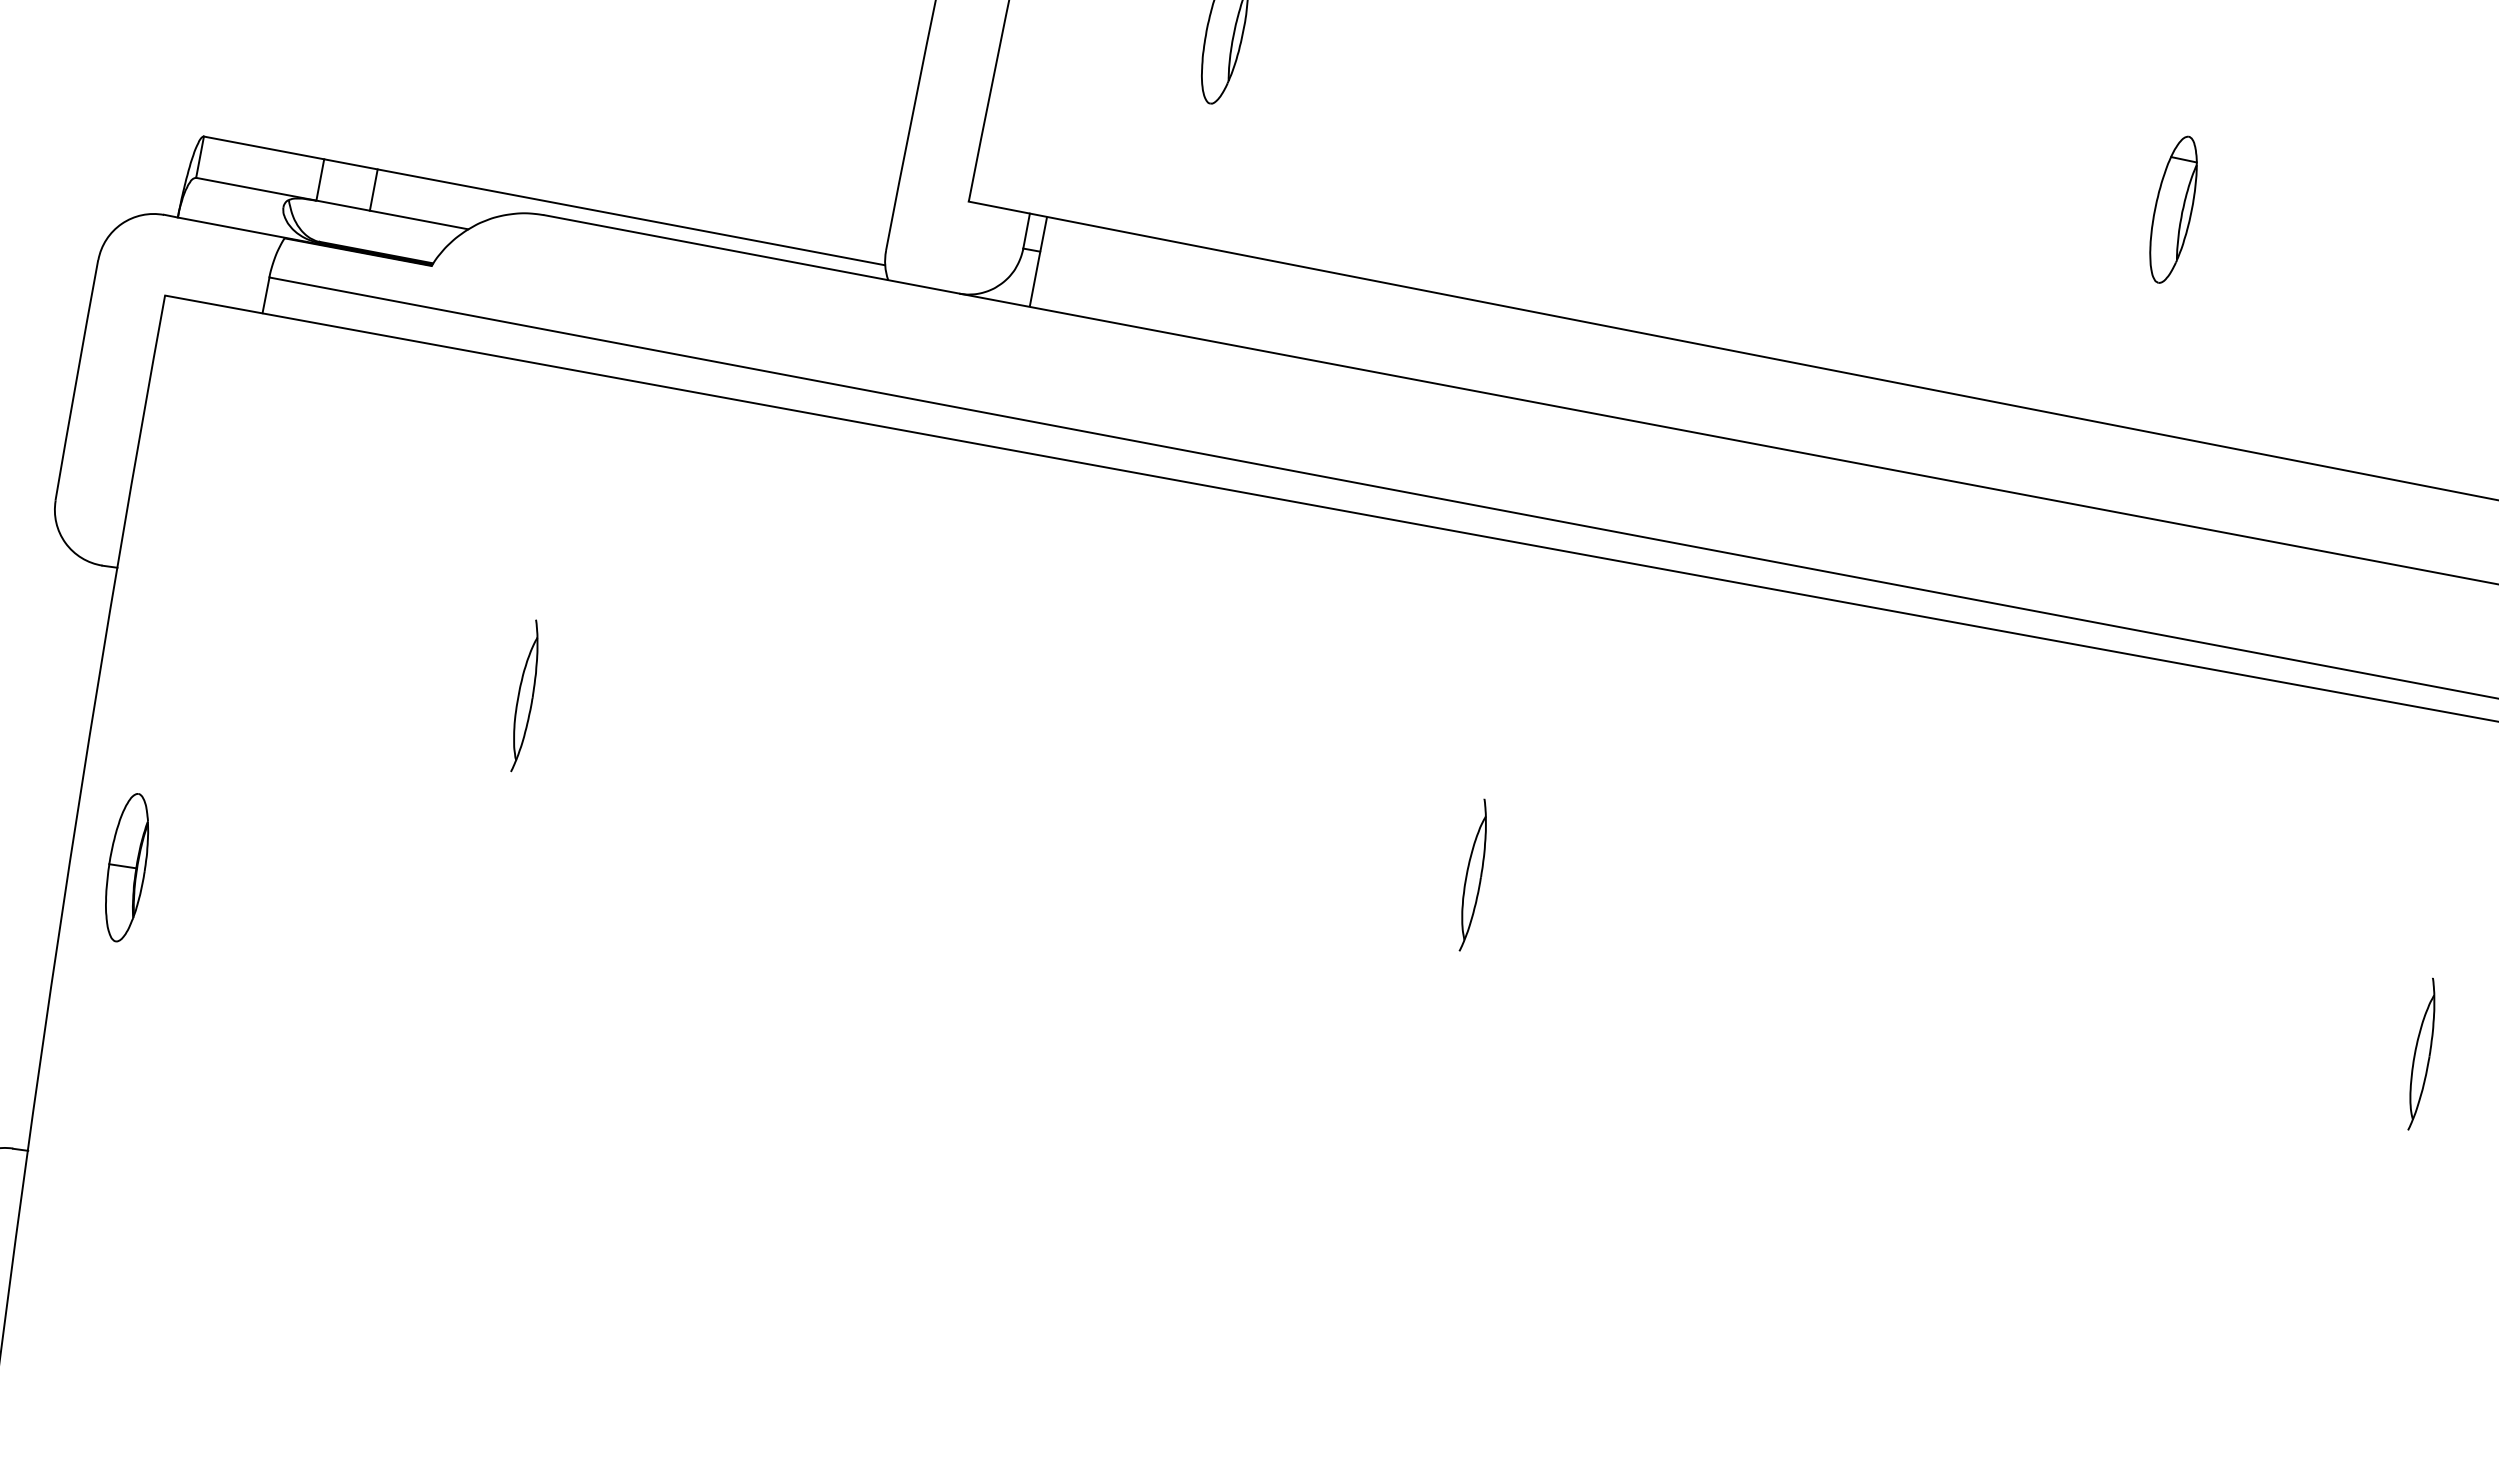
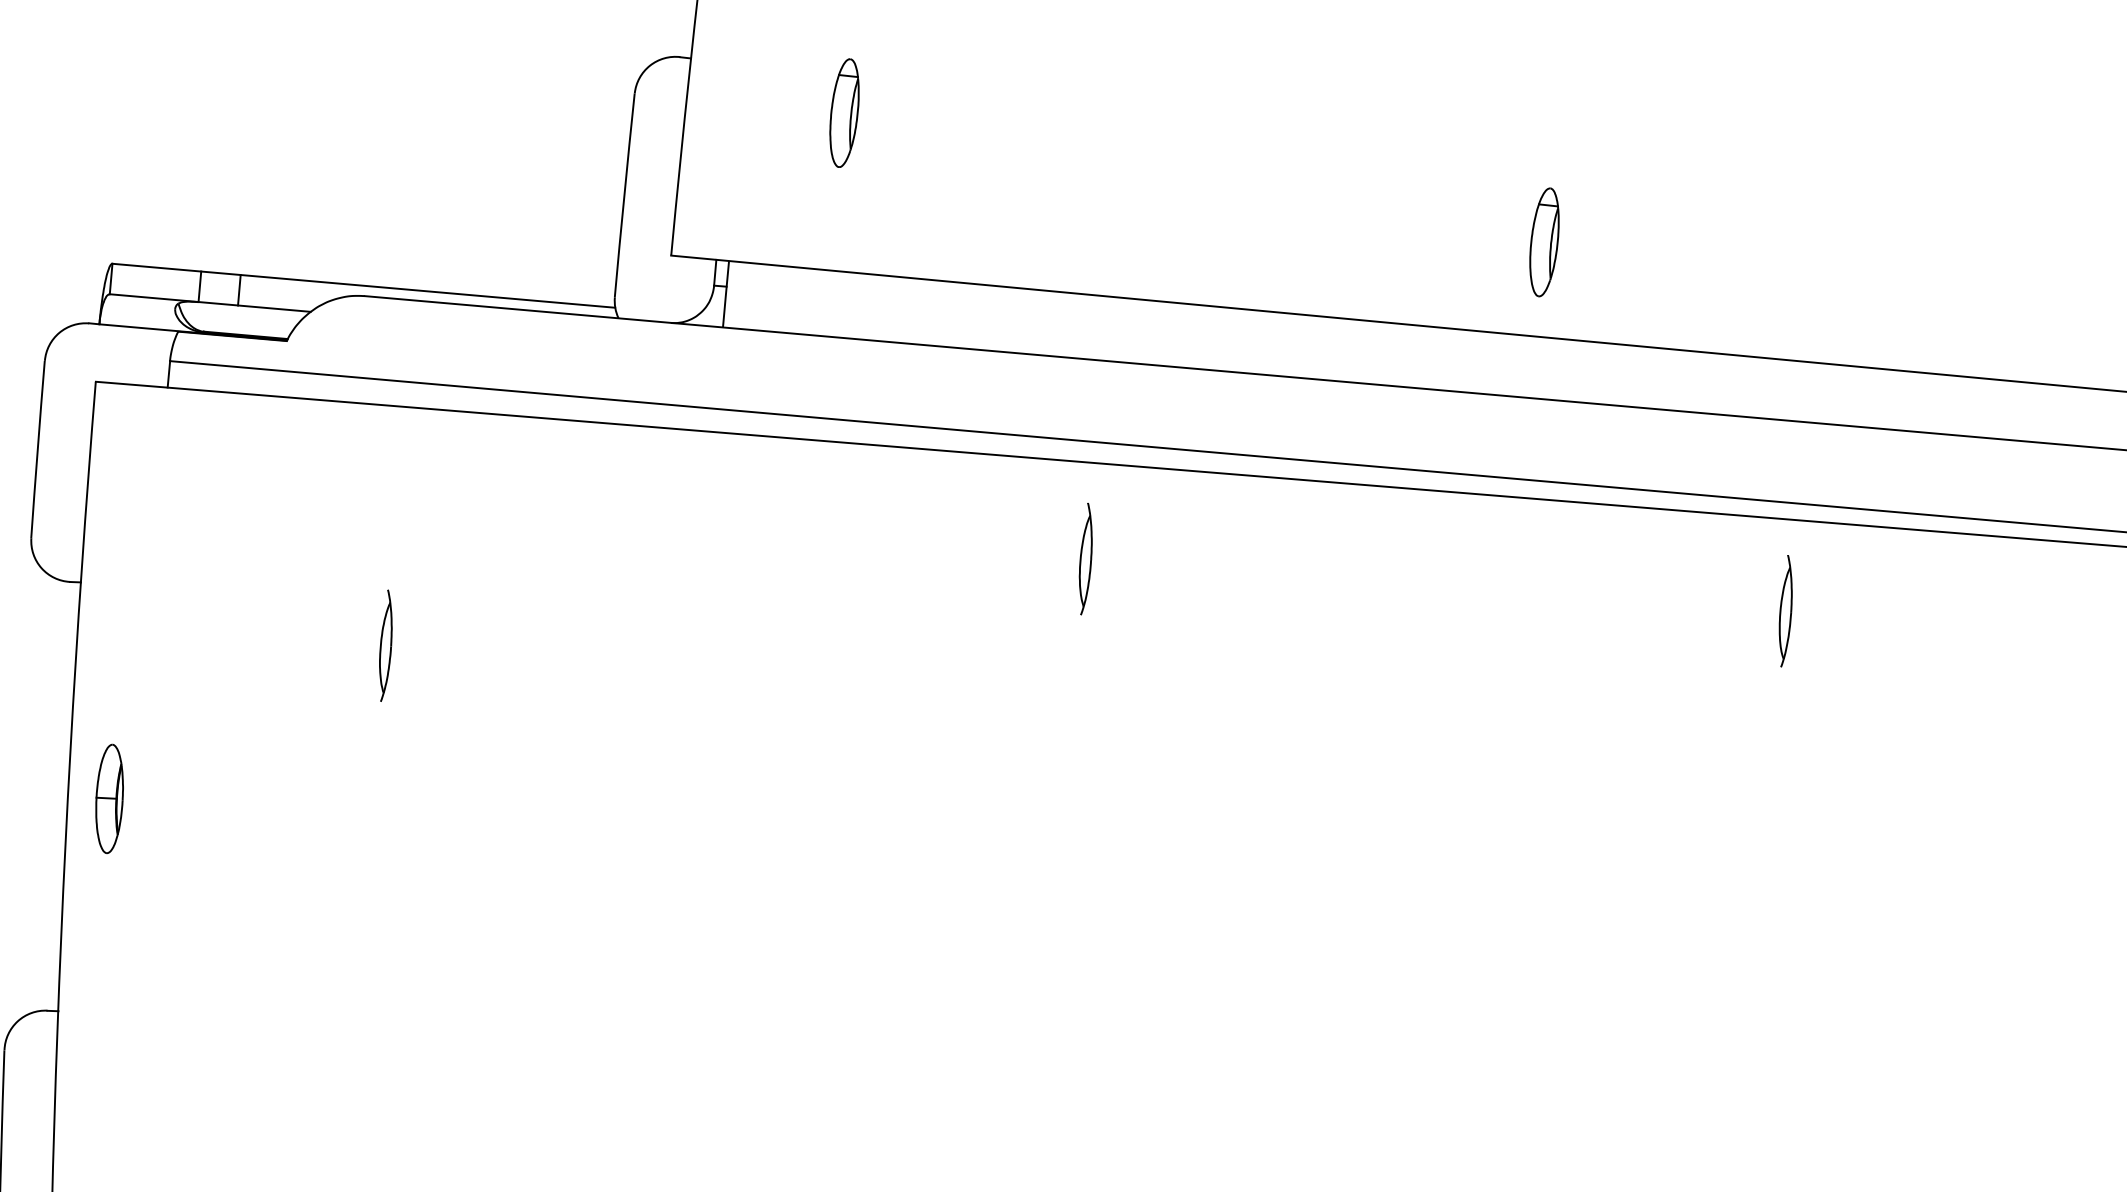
part: (2173, 209) -> (1544, 242), moved
part: (1473, 875) -> (1085, 559), moved
part: (2421, 1054) -> (1785, 611), moved

